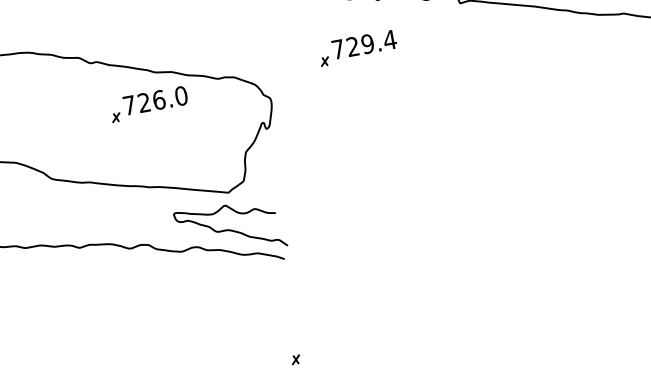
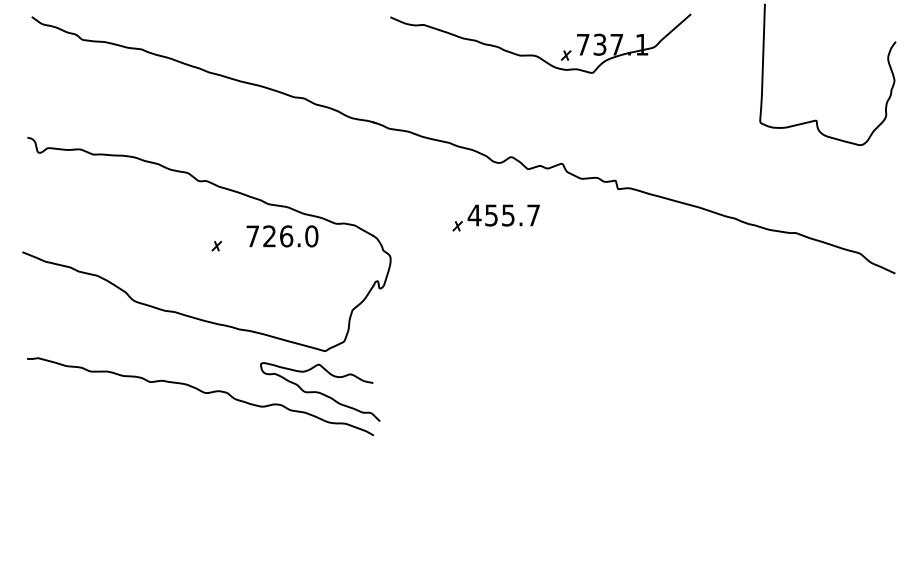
text: (363, 44) -> (503, 215), 729.4 -> 455.7
text: (155, 100) -> (282, 236), moved
part: (296, 359) -> (366, 548), removed

